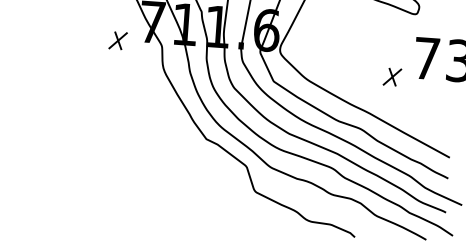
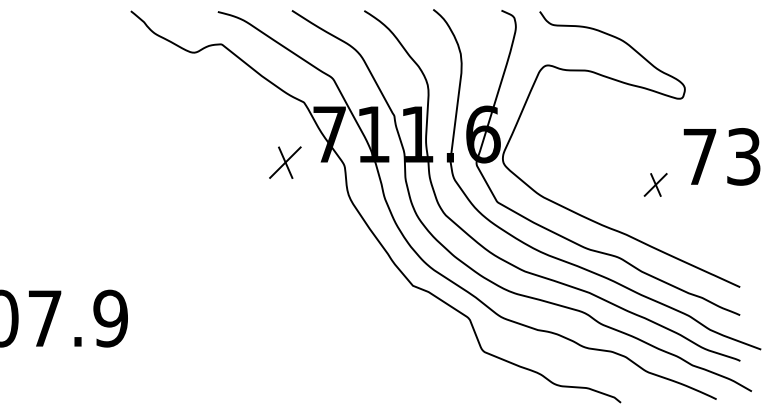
part: (118, 40) -> (285, 162), size x1.4

